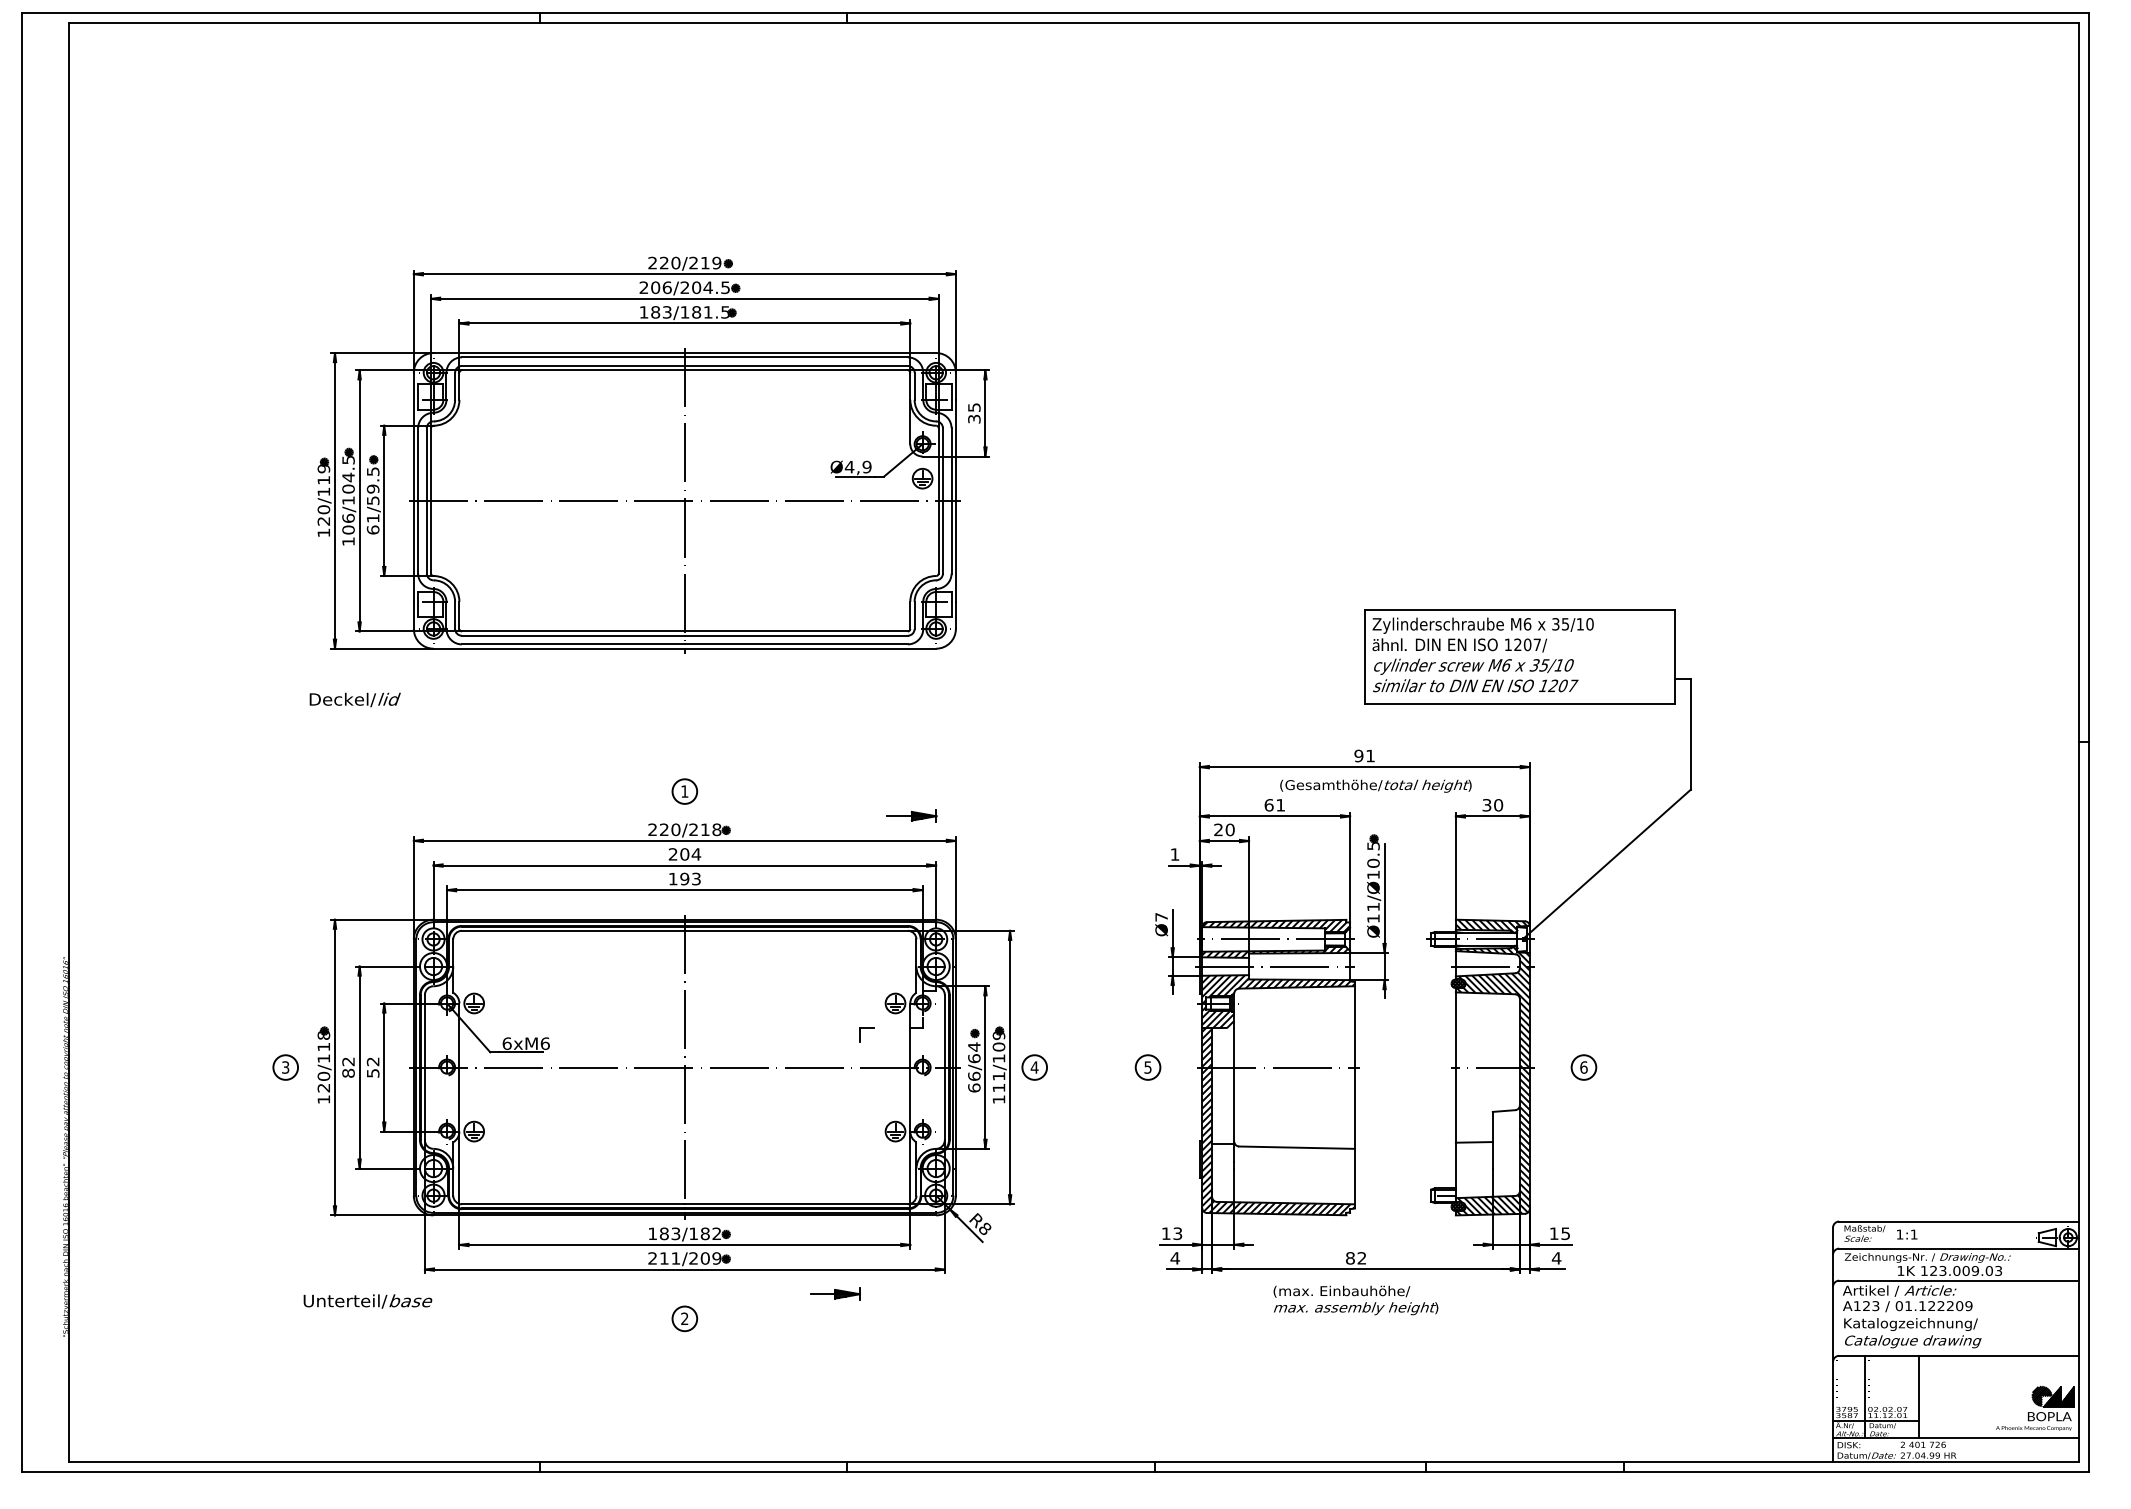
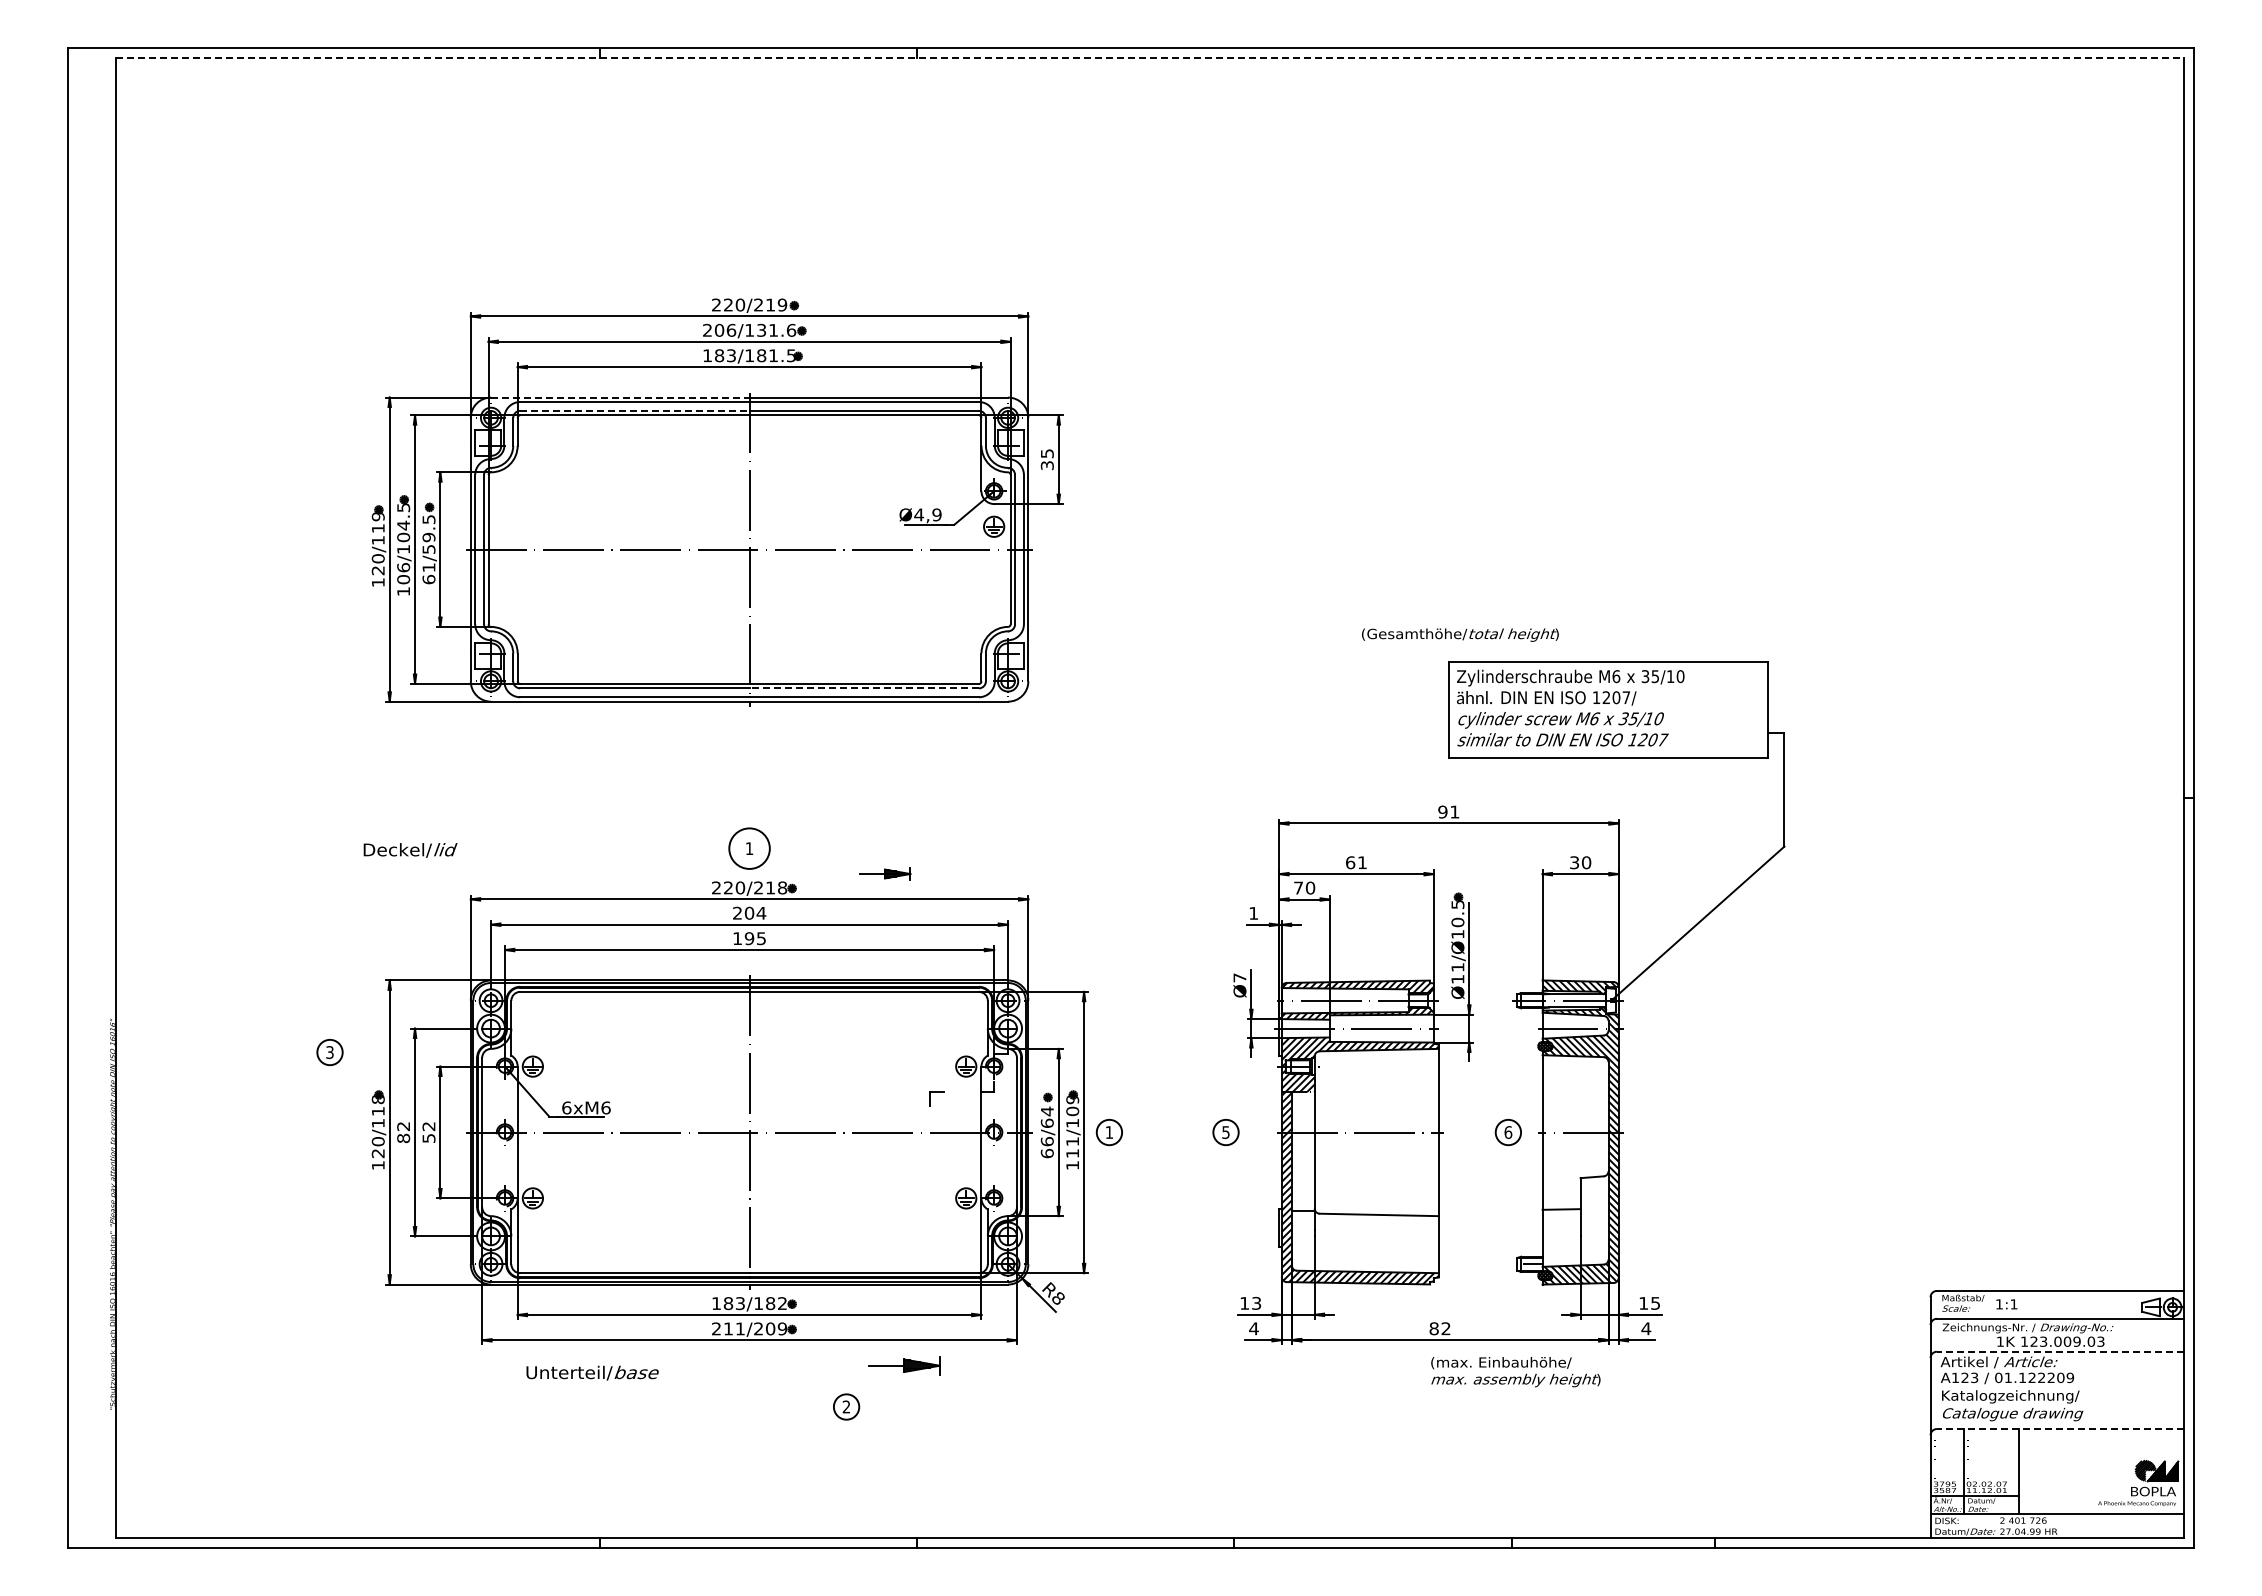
line: (1074, 22) -> (1150, 57), solid -> dashed
text: (705, 286) -> (770, 329), 206/204.5 -> 206/131.6
line: (559, 352) -> (620, 397), solid -> dashed
line: (572, 365) -> (634, 410), solid -> dashed
line: (796, 635) -> (864, 688), solid -> dashed
text: (355, 700) -> (410, 850), moved
text: (1376, 785) -> (1460, 634), moved
circle: (684, 791) -> (749, 848), size x1.6
part: (912, 815) -> (885, 873), moved
text: (1218, 829) -> (1298, 887), 20 -> 70
text: (696, 878) -> (761, 938), 193 -> 195
part: (285, 1067) -> (329, 1052), moved
text: (1034, 1067) -> (1109, 1132), 4 -> 1
part: (1583, 1067) -> (1507, 1132), moved
line: (1959, 1280) -> (2060, 1351), solid -> dashed
part: (835, 1294) -> (904, 1365), size x1.4
text: (367, 1300) -> (592, 1372), moved
text: (1355, 1300) -> (1515, 1372), moved
part: (684, 1318) -> (846, 1406), moved
line: (1959, 1356) -> (2060, 1429), solid -> dashed

